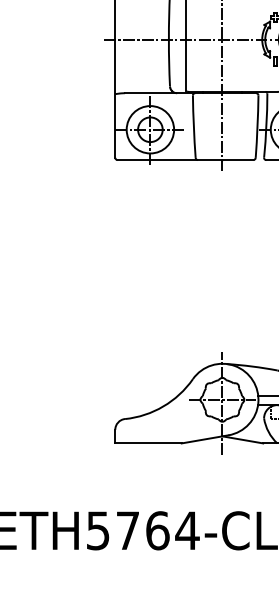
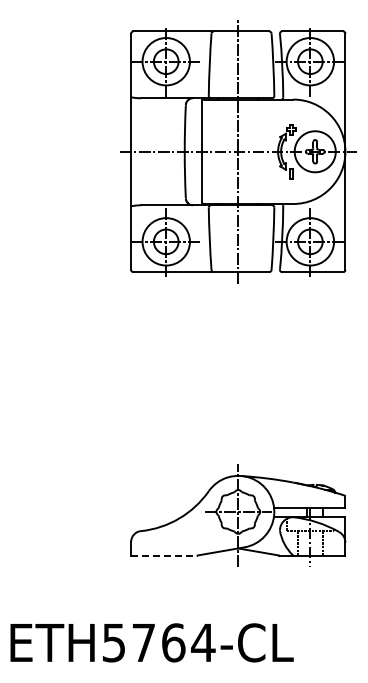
line: (148, 443) -> (164, 555), solid -> dashed

